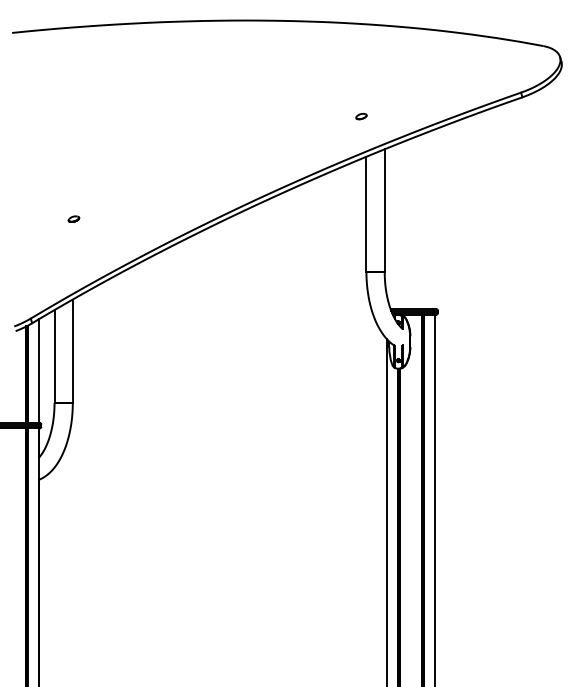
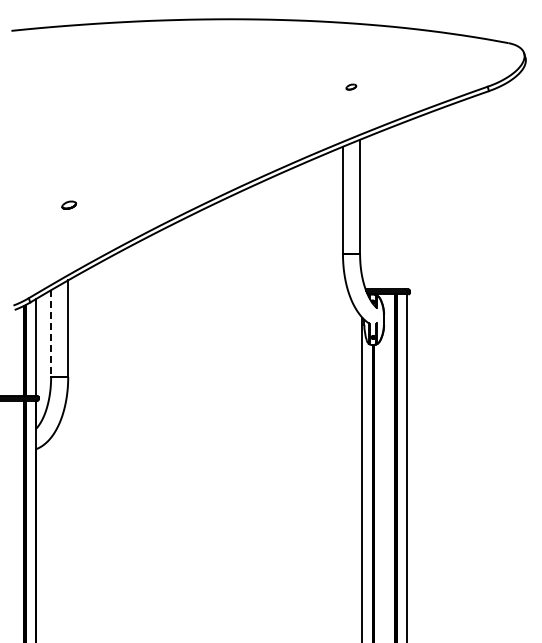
part: (361, 115) -> (351, 86), moved
part: (74, 218) -> (69, 204), size x1.4
line: (54, 357) -> (51, 334), solid -> dashed

